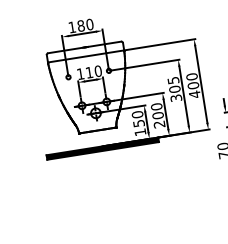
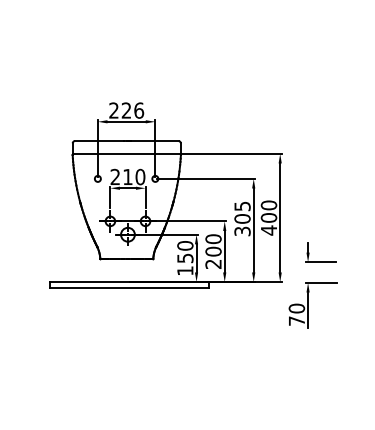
text: (81, 25) -> (126, 110), 180 -> 226
text: (79, 73) -> (114, 176), 110 -> 210
fill: (102, 148) -> (129, 285), removed

